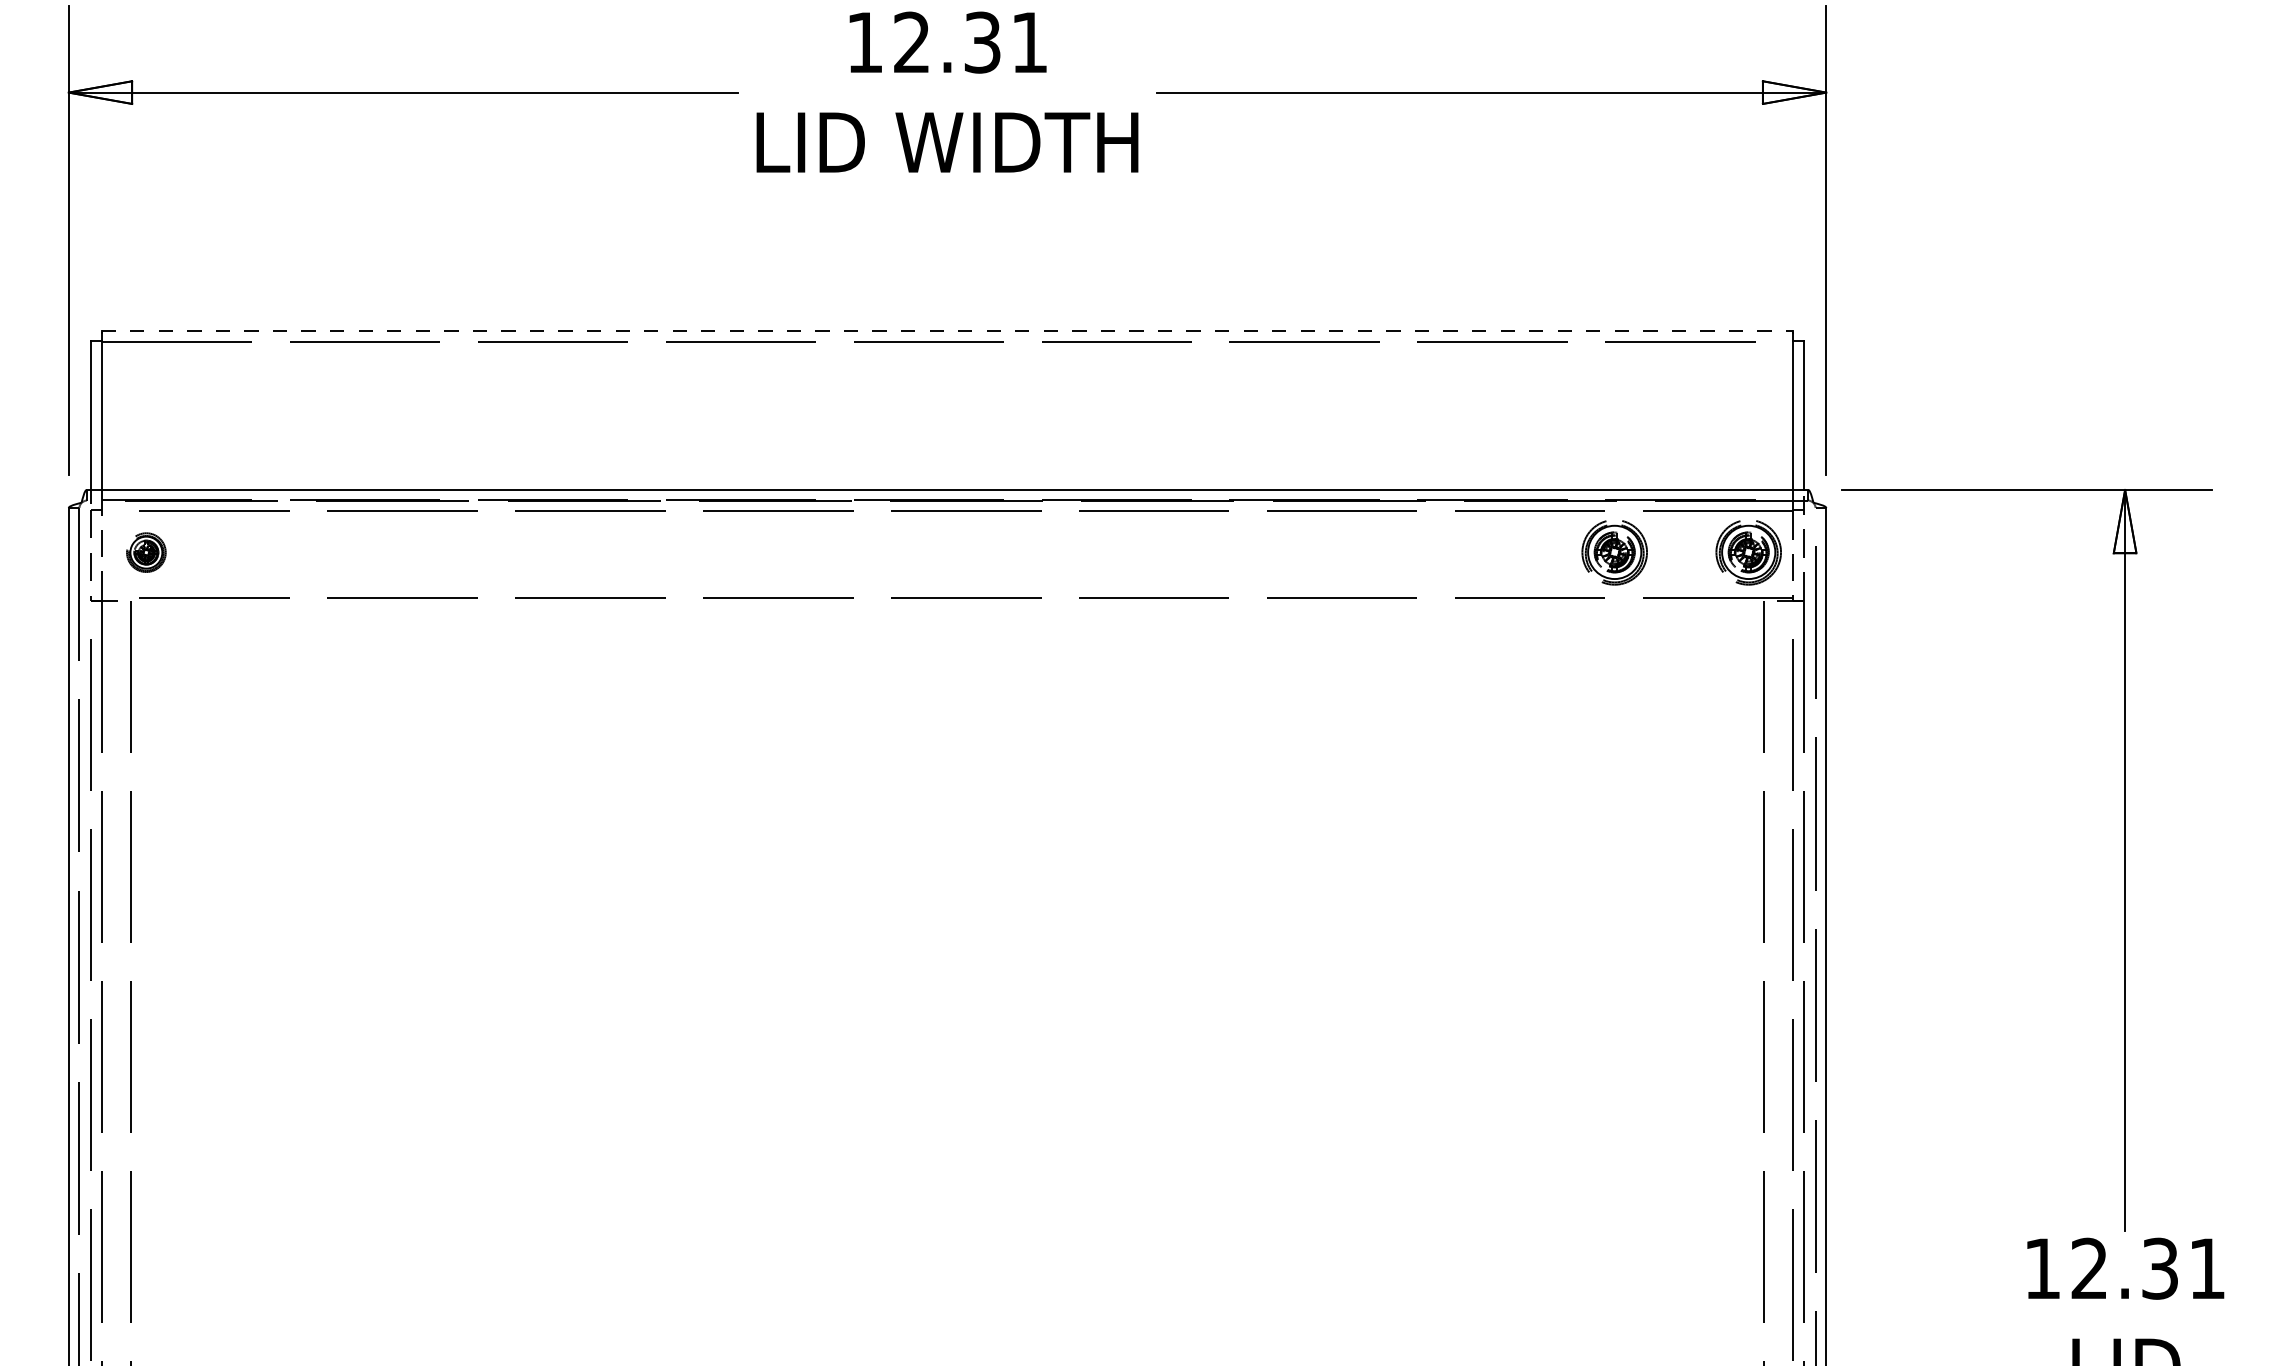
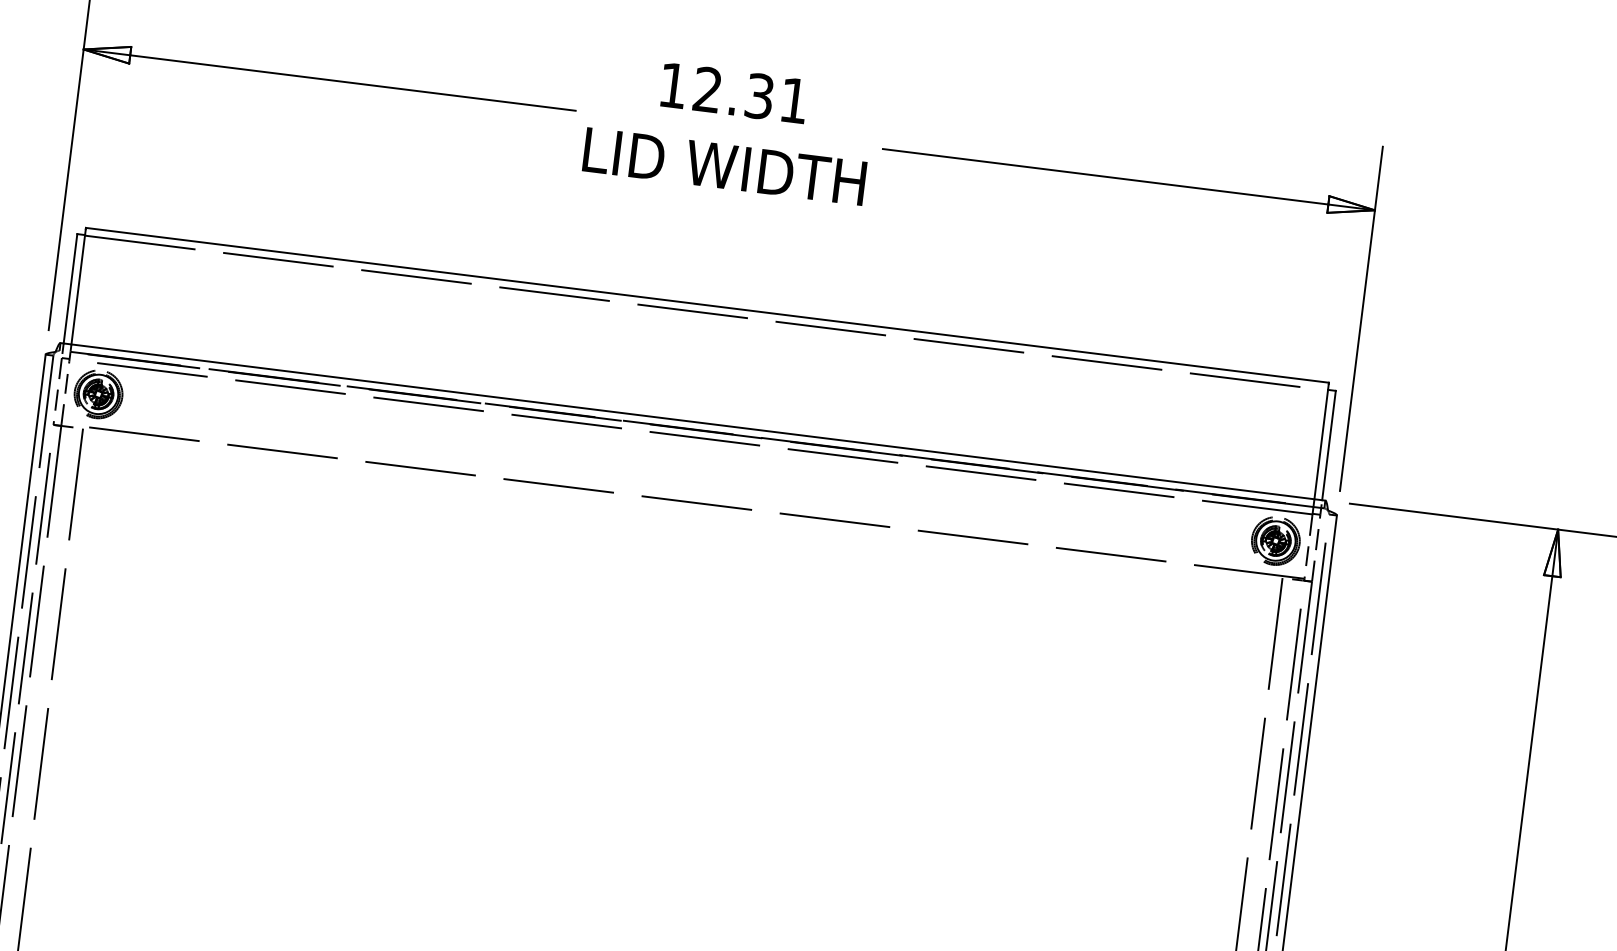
line: (947, 331) -> (707, 305), dashed -> solid
part: (146, 552) -> (98, 394), size x1.67
part: (1614, 552) -> (1177, 528), removed

